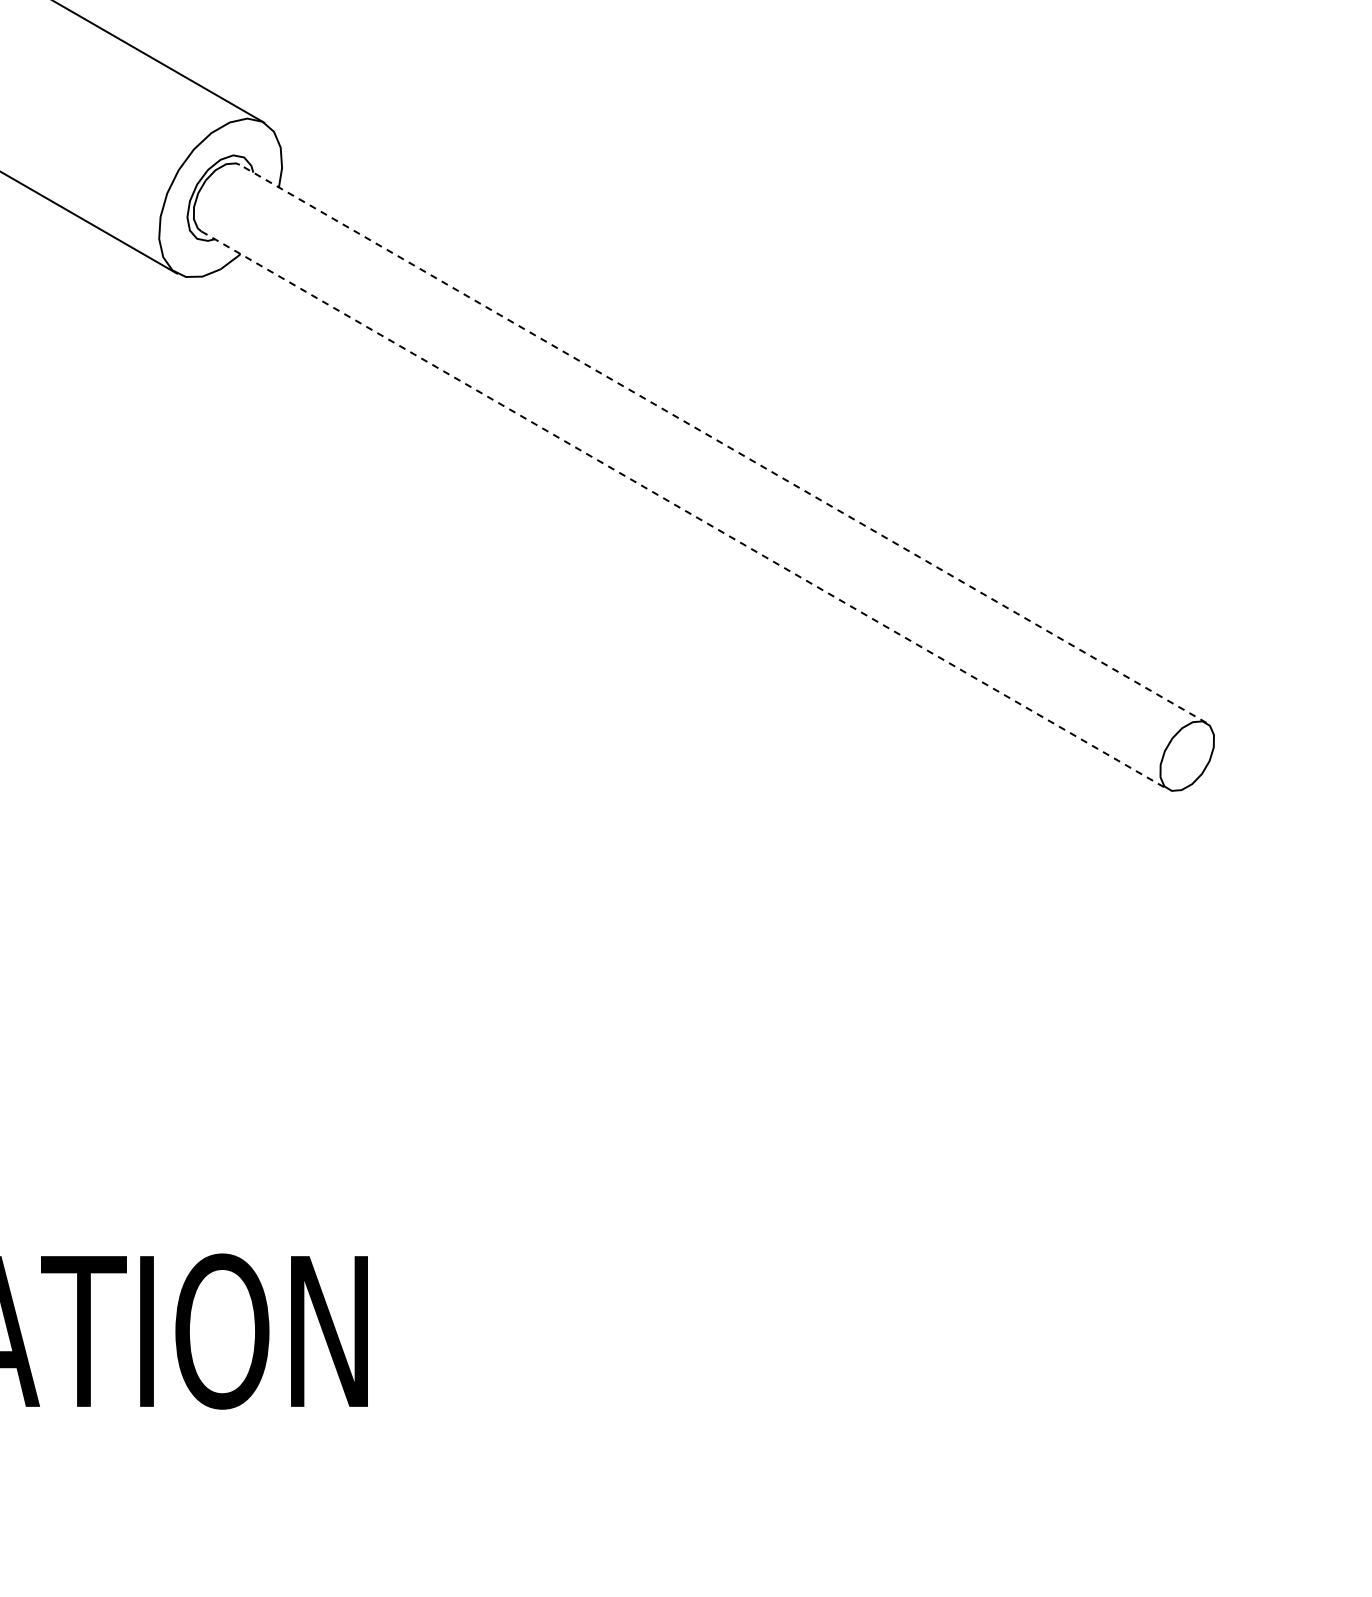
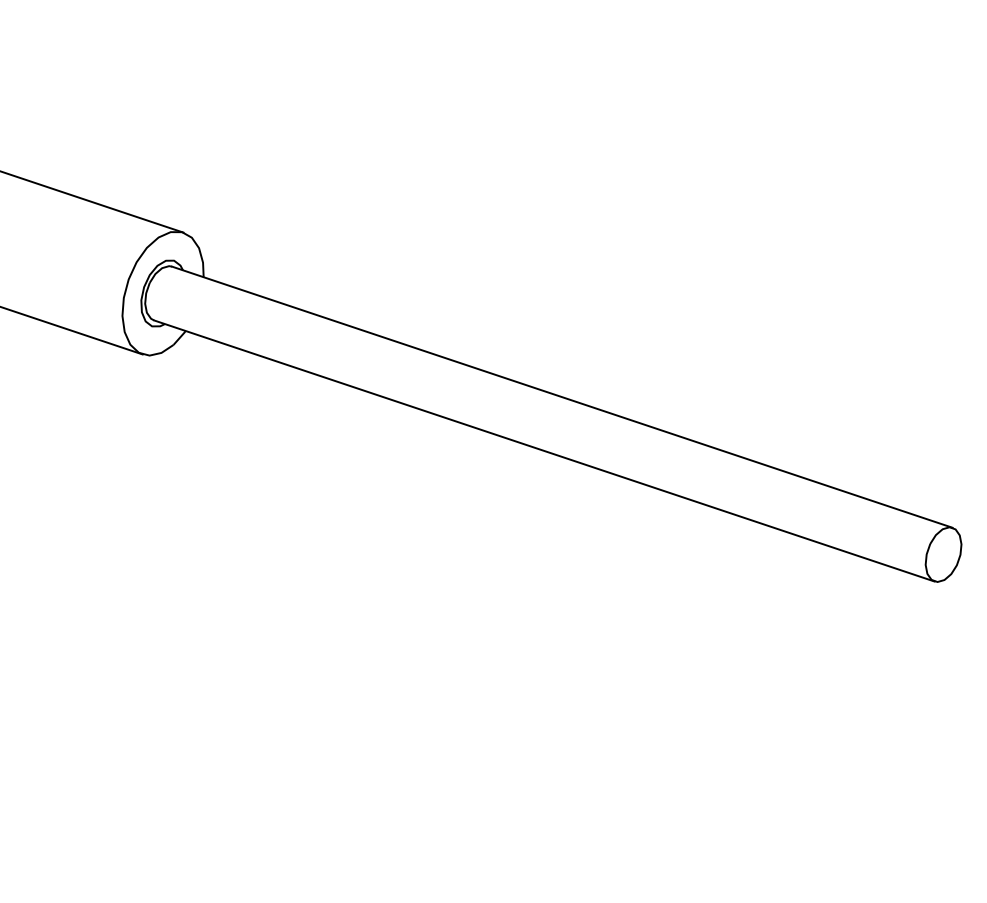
line: (722, 443) -> (561, 397), dashed -> solid
line: (685, 510) -> (544, 450), dashed -> solid

